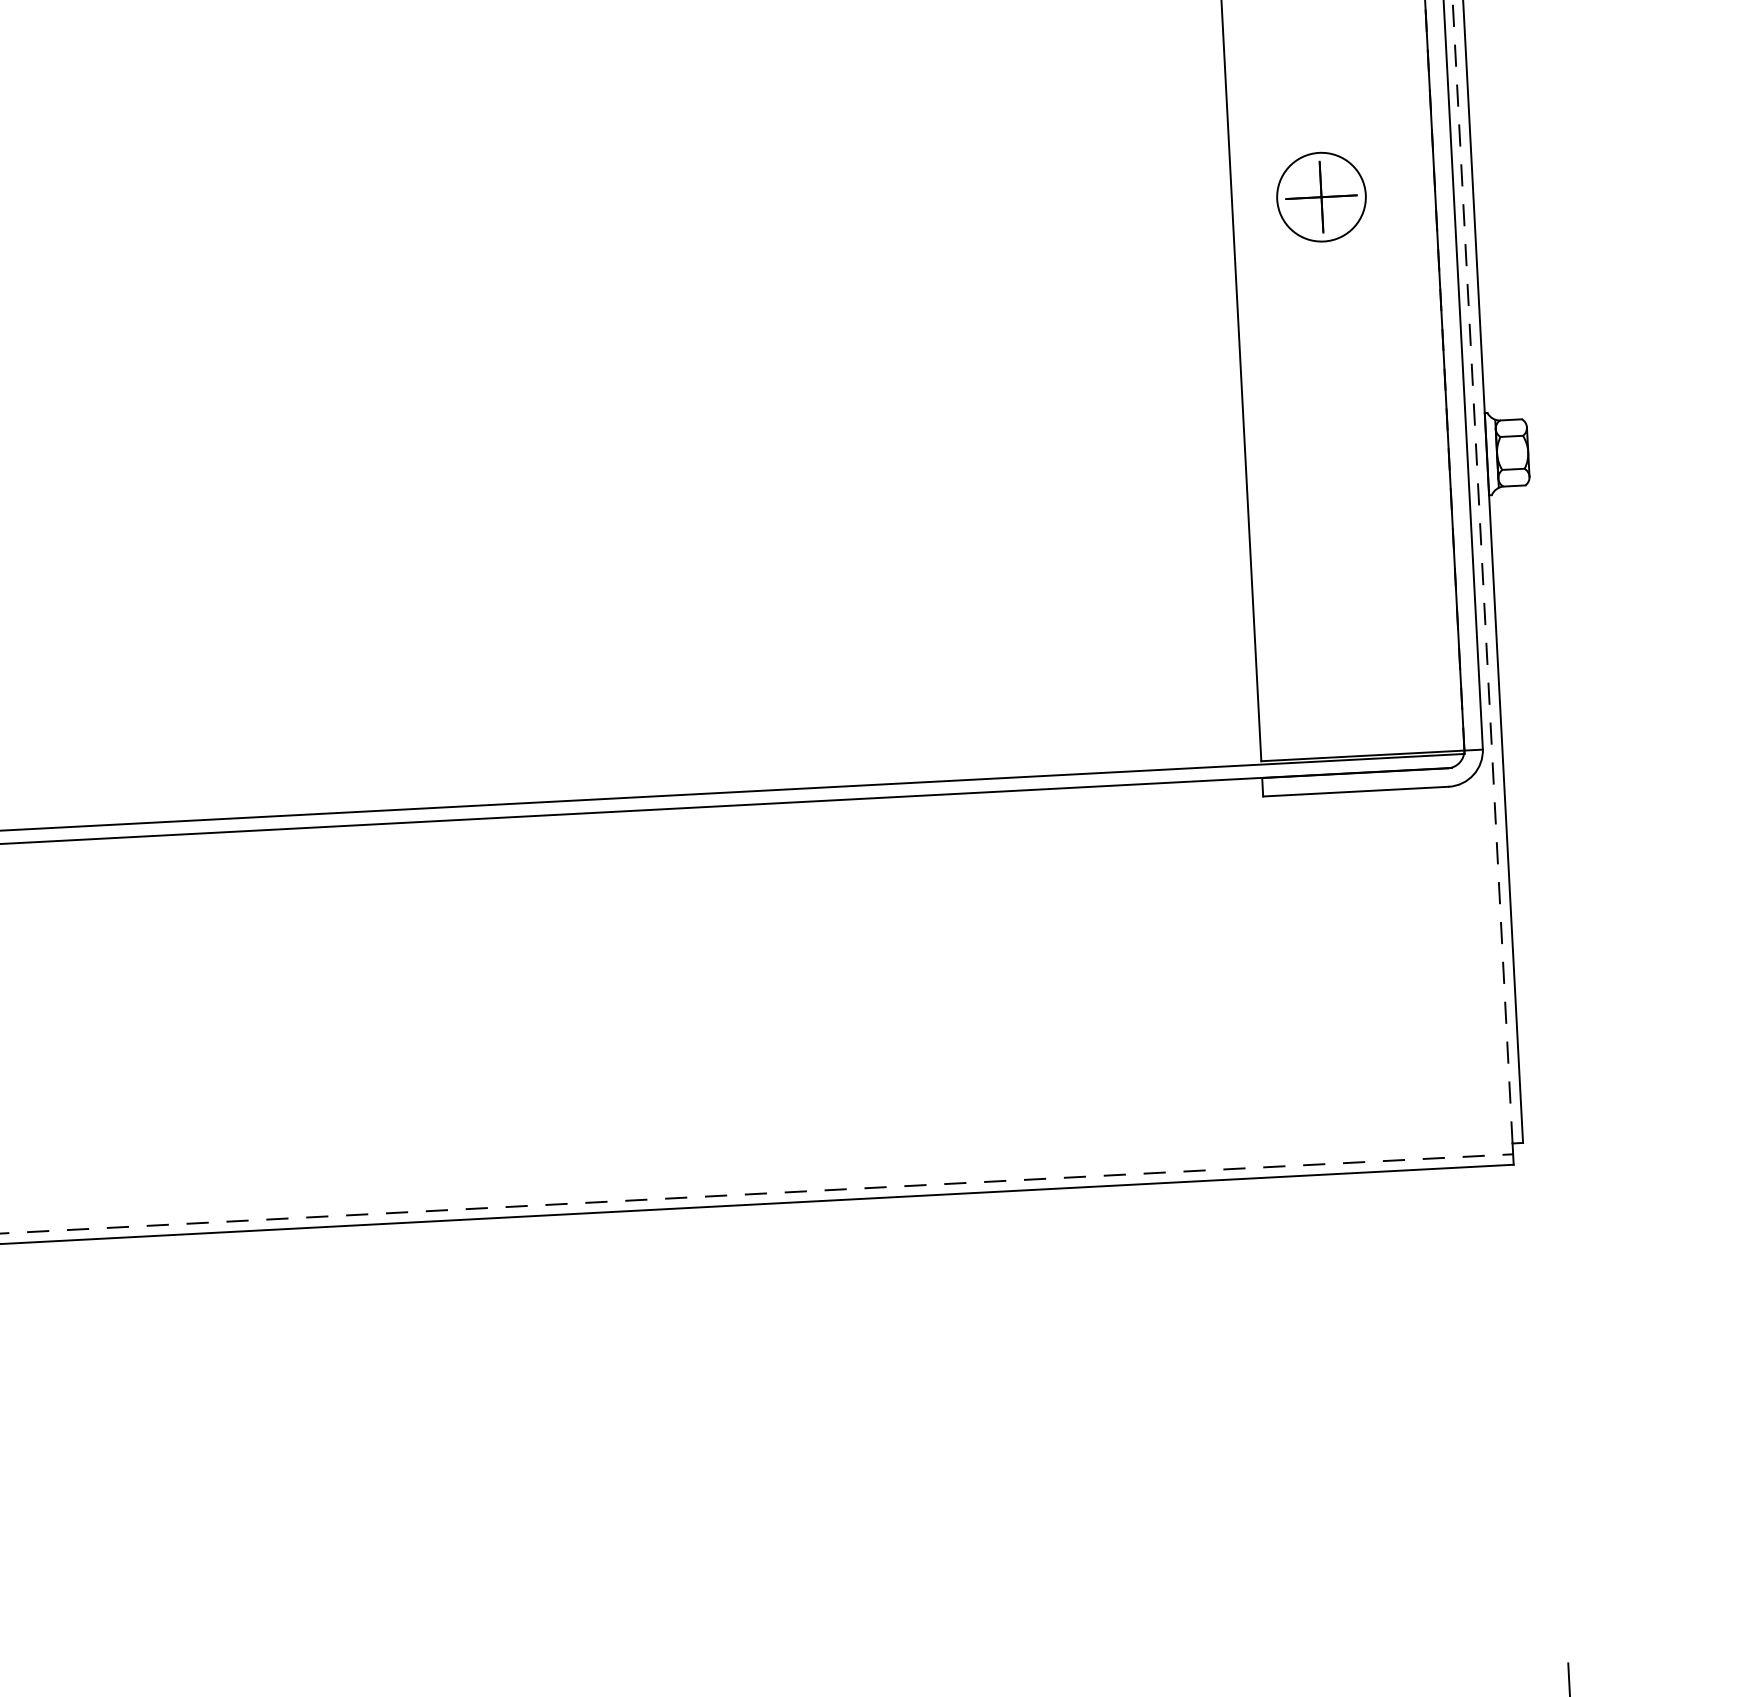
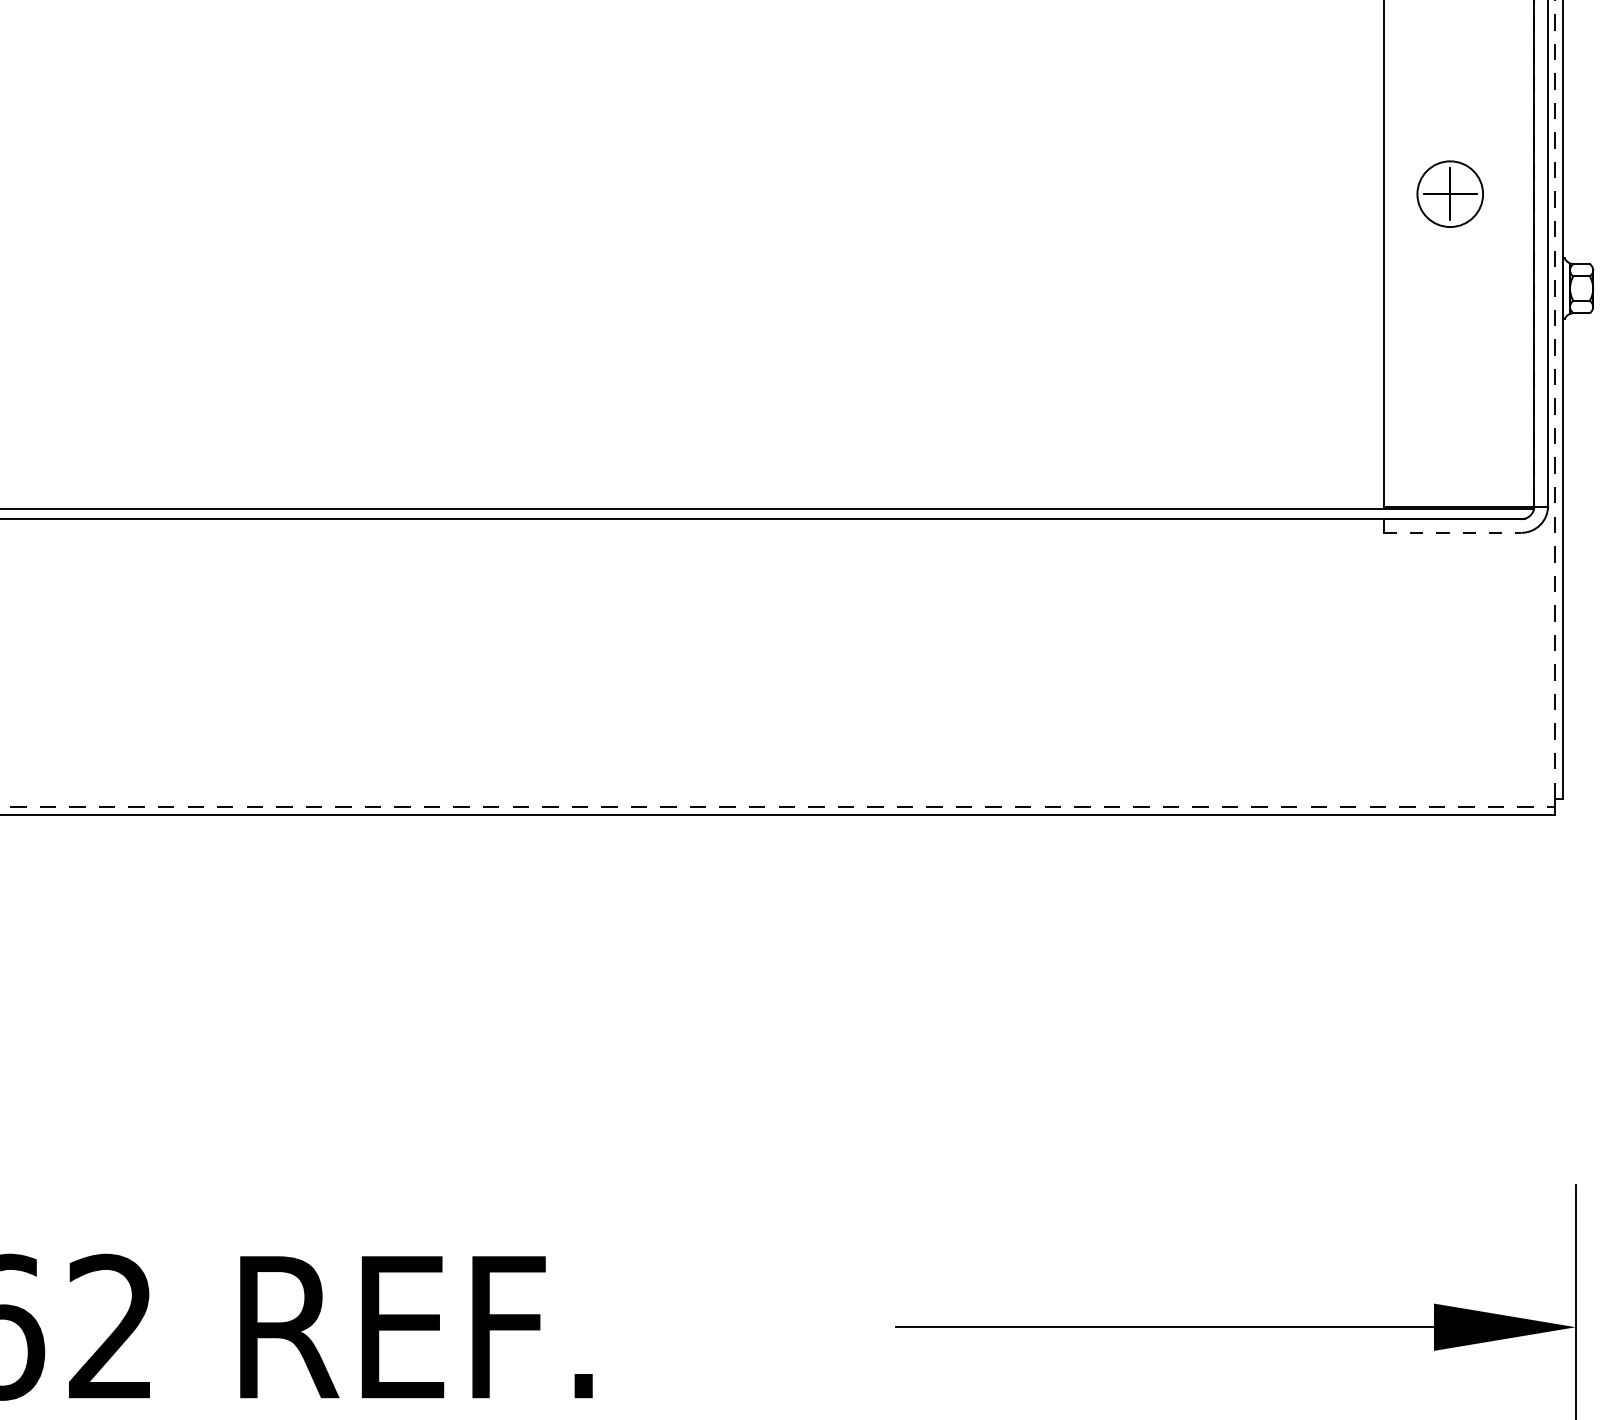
part: (1320, 196) -> (1449, 193), moved
line: (1355, 791) -> (1452, 532), solid -> dashed

